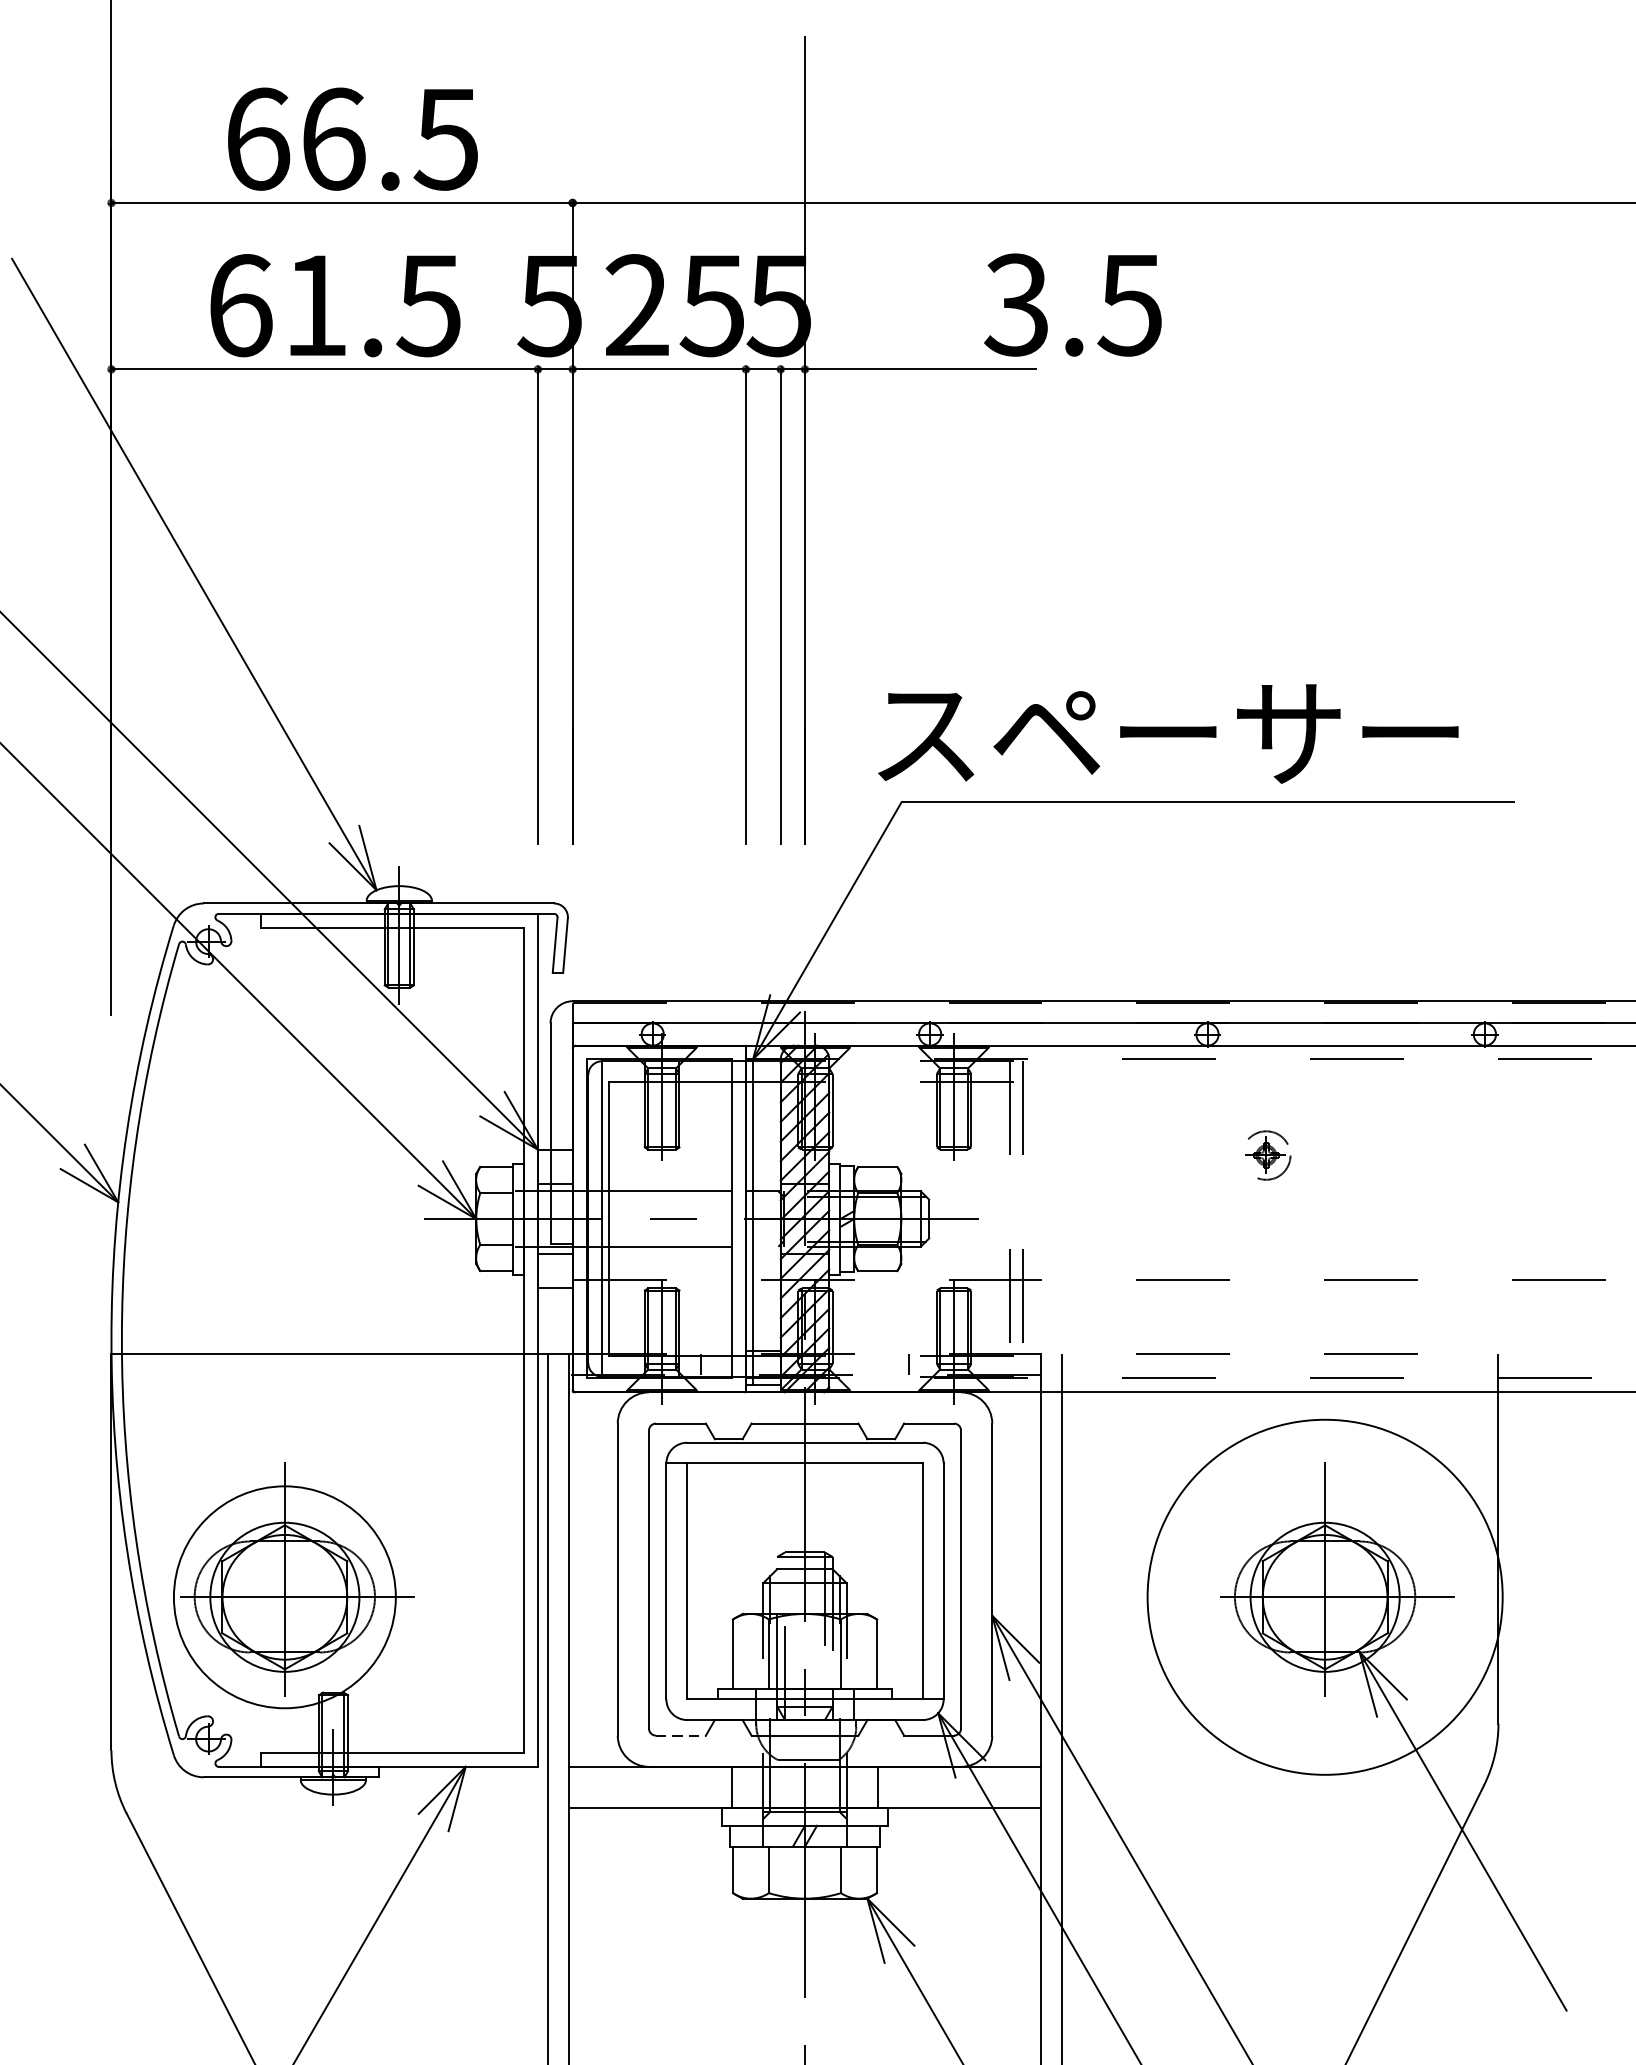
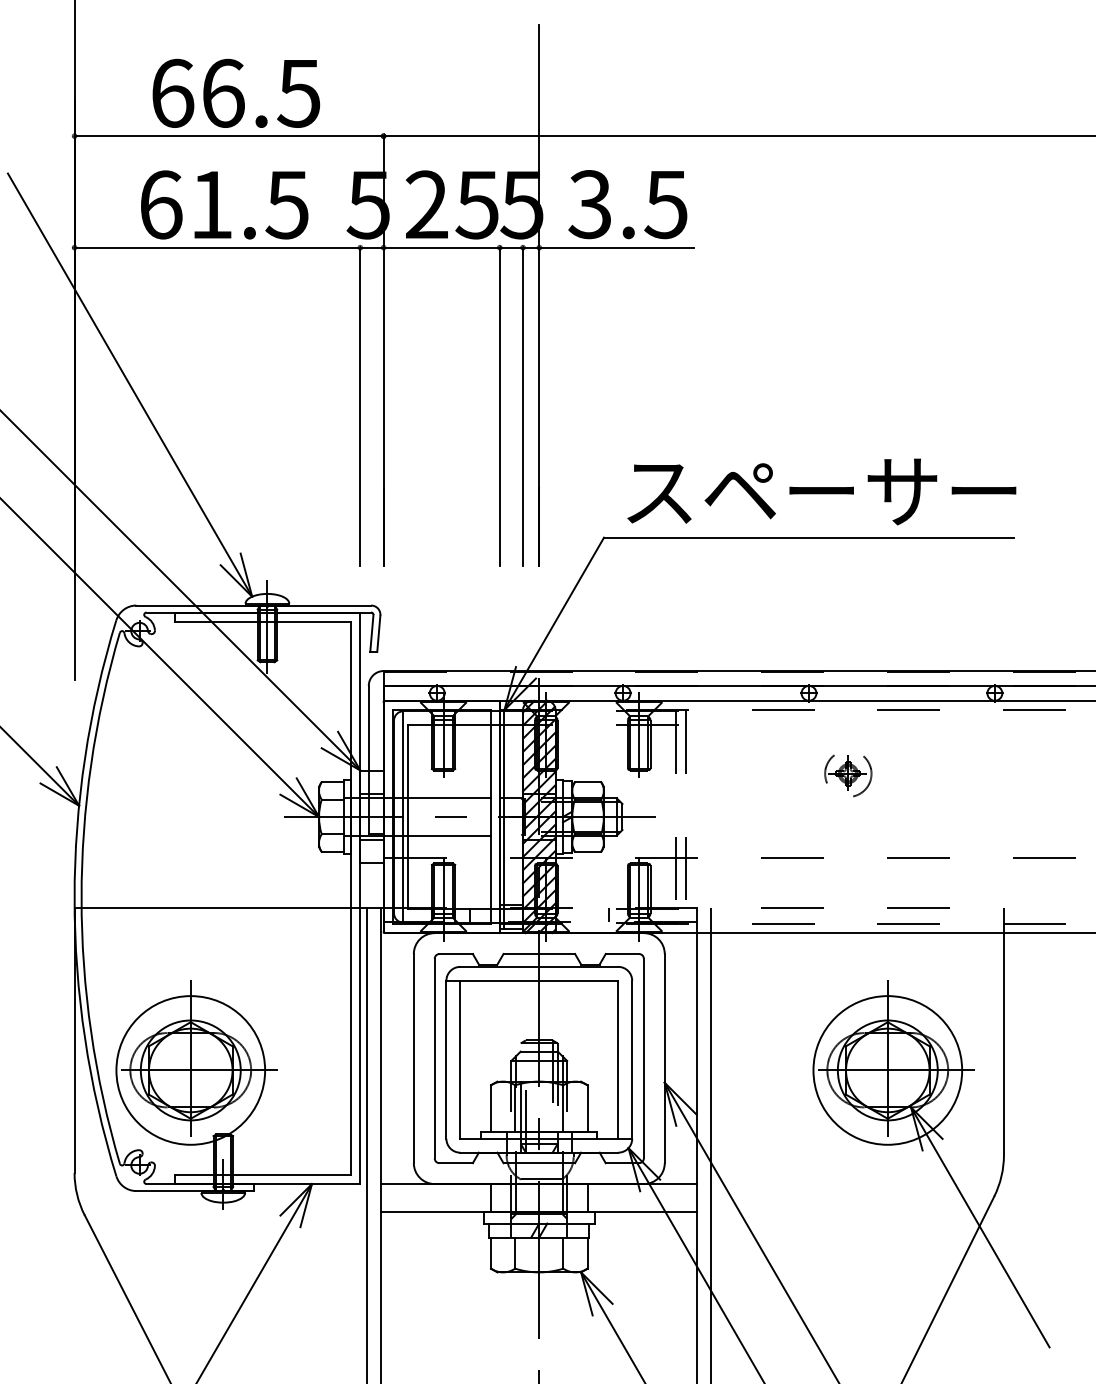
text: (1072, 304) -> (627, 204), moved
text: (1167, 733) -> (821, 491), moved
part: (1266, 1157) -> (848, 775), size x1.43
circle: (1324, 1597) -> (887, 1070), size x0.62
line: (681, 1736) -> (456, 1163), dashed -> solid

